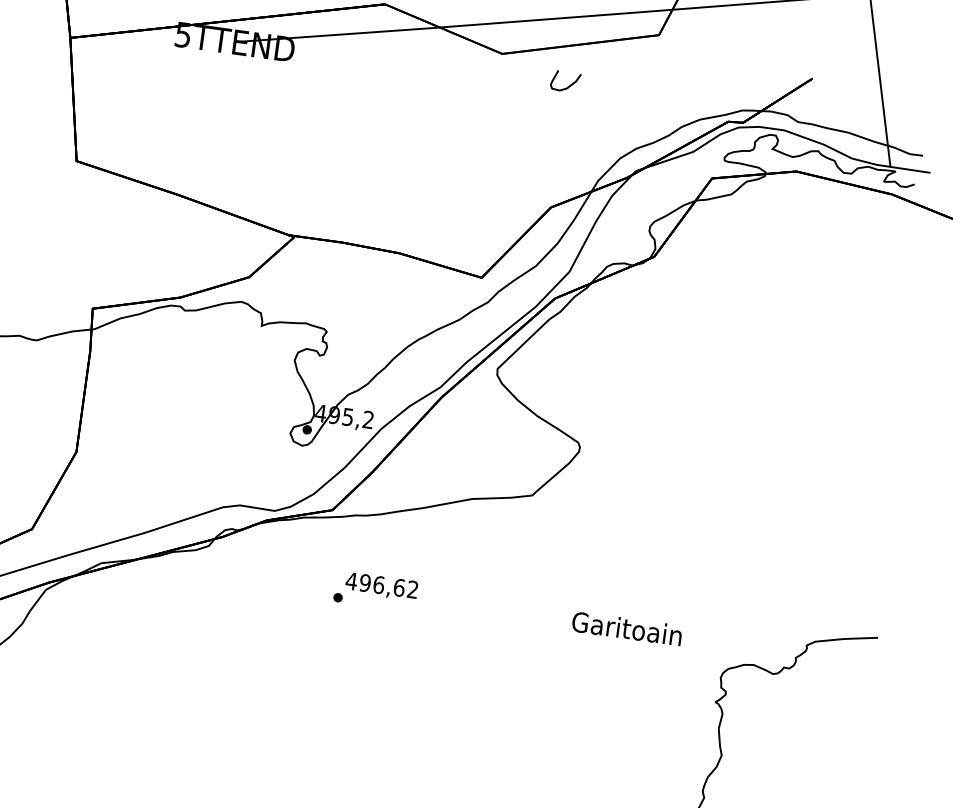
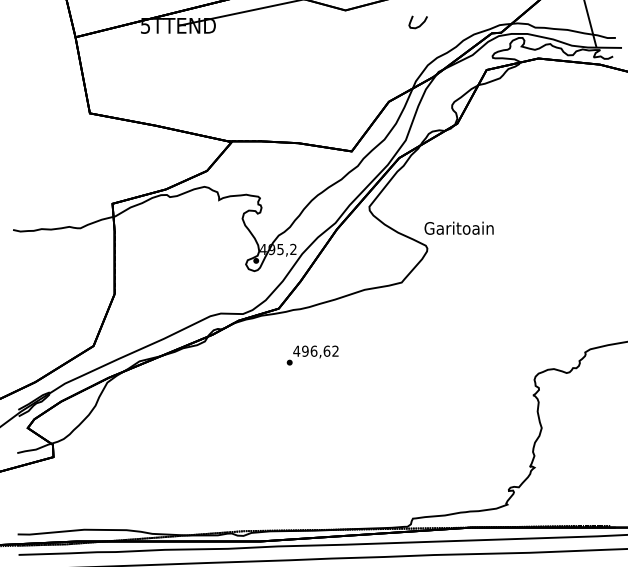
curve: (568, 85) -> (420, 24), moved
text: (626, 627) -> (458, 227), moved

